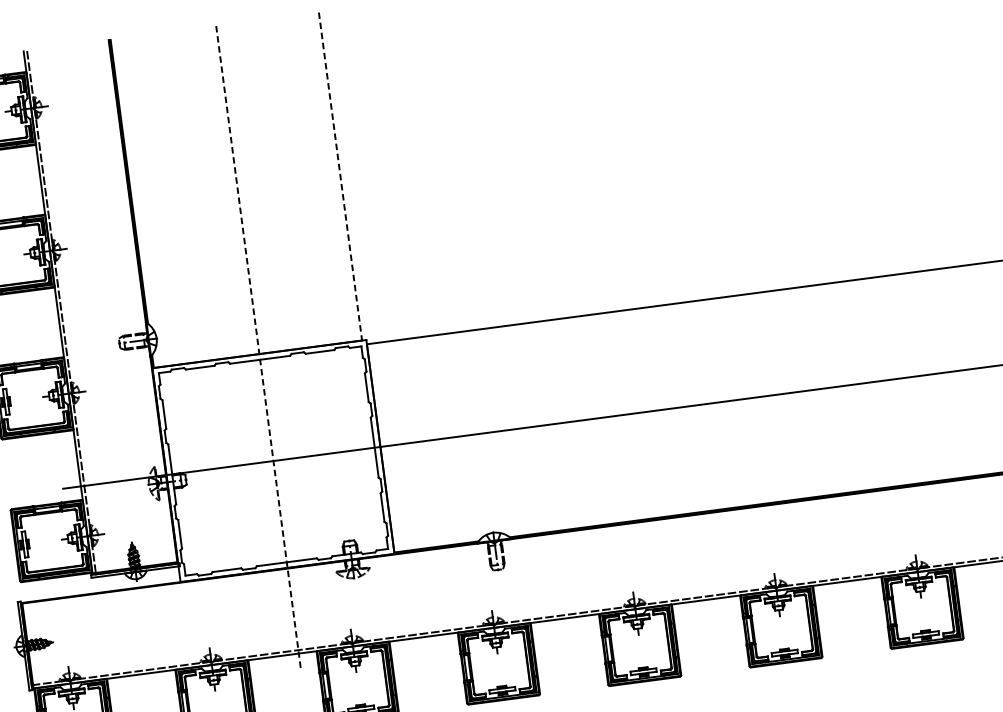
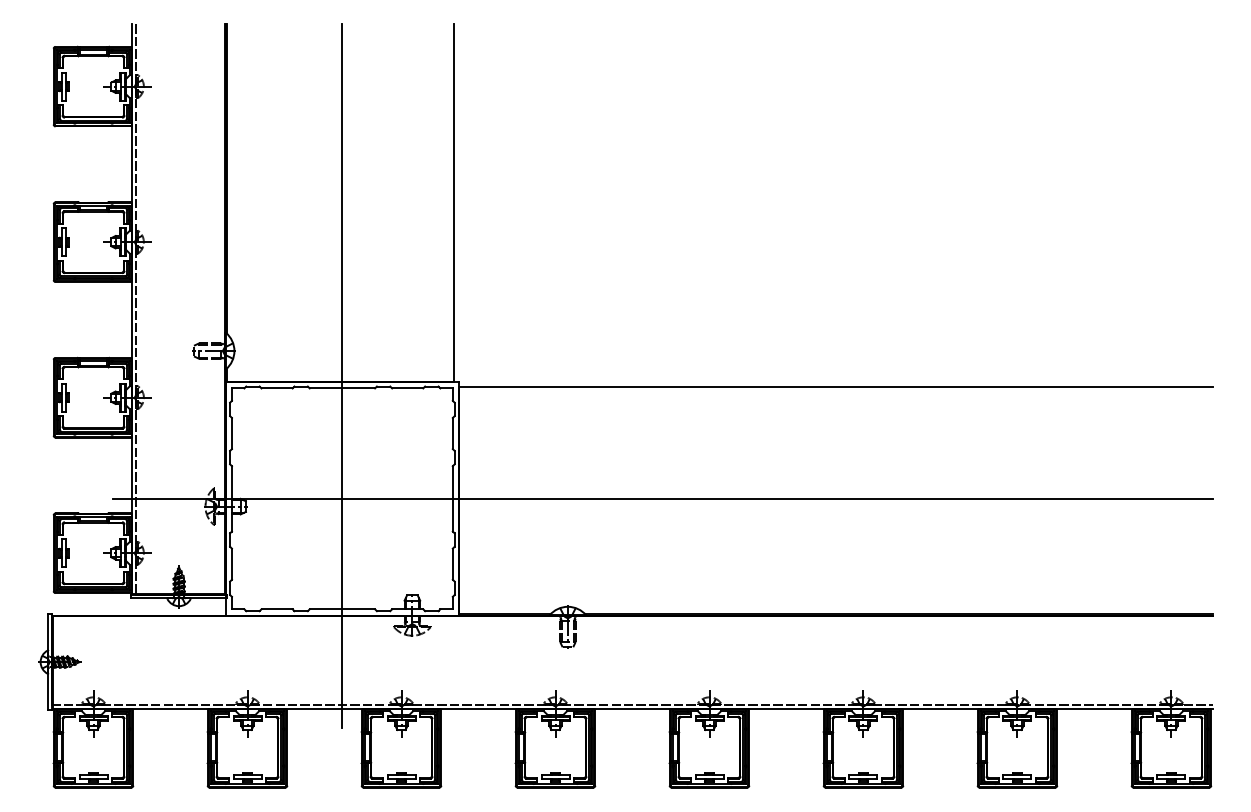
line: (340, 176) -> (454, 203), dashed -> solid
line: (258, 348) -> (342, 376), dashed -> solid

